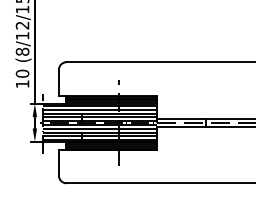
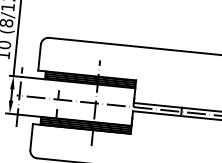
hatch: (99, 123) -> (75, 102), removed

